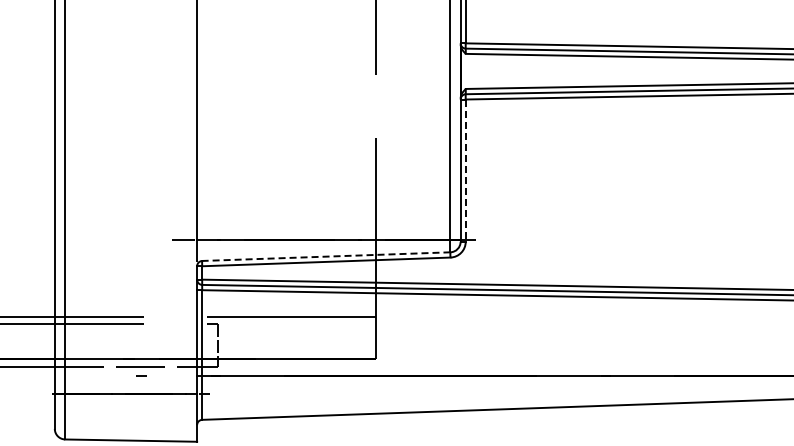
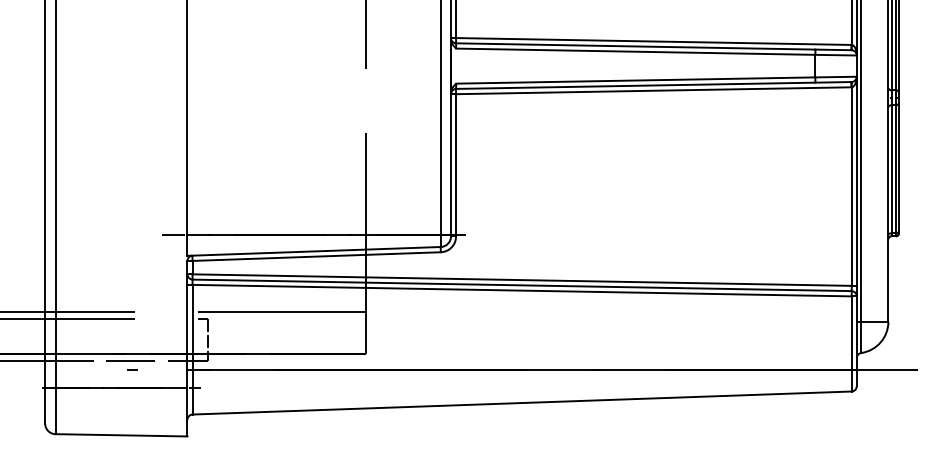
line: (466, 170) -> (456, 165), dashed -> solid
line: (324, 256) -> (314, 251), dashed -> solid

